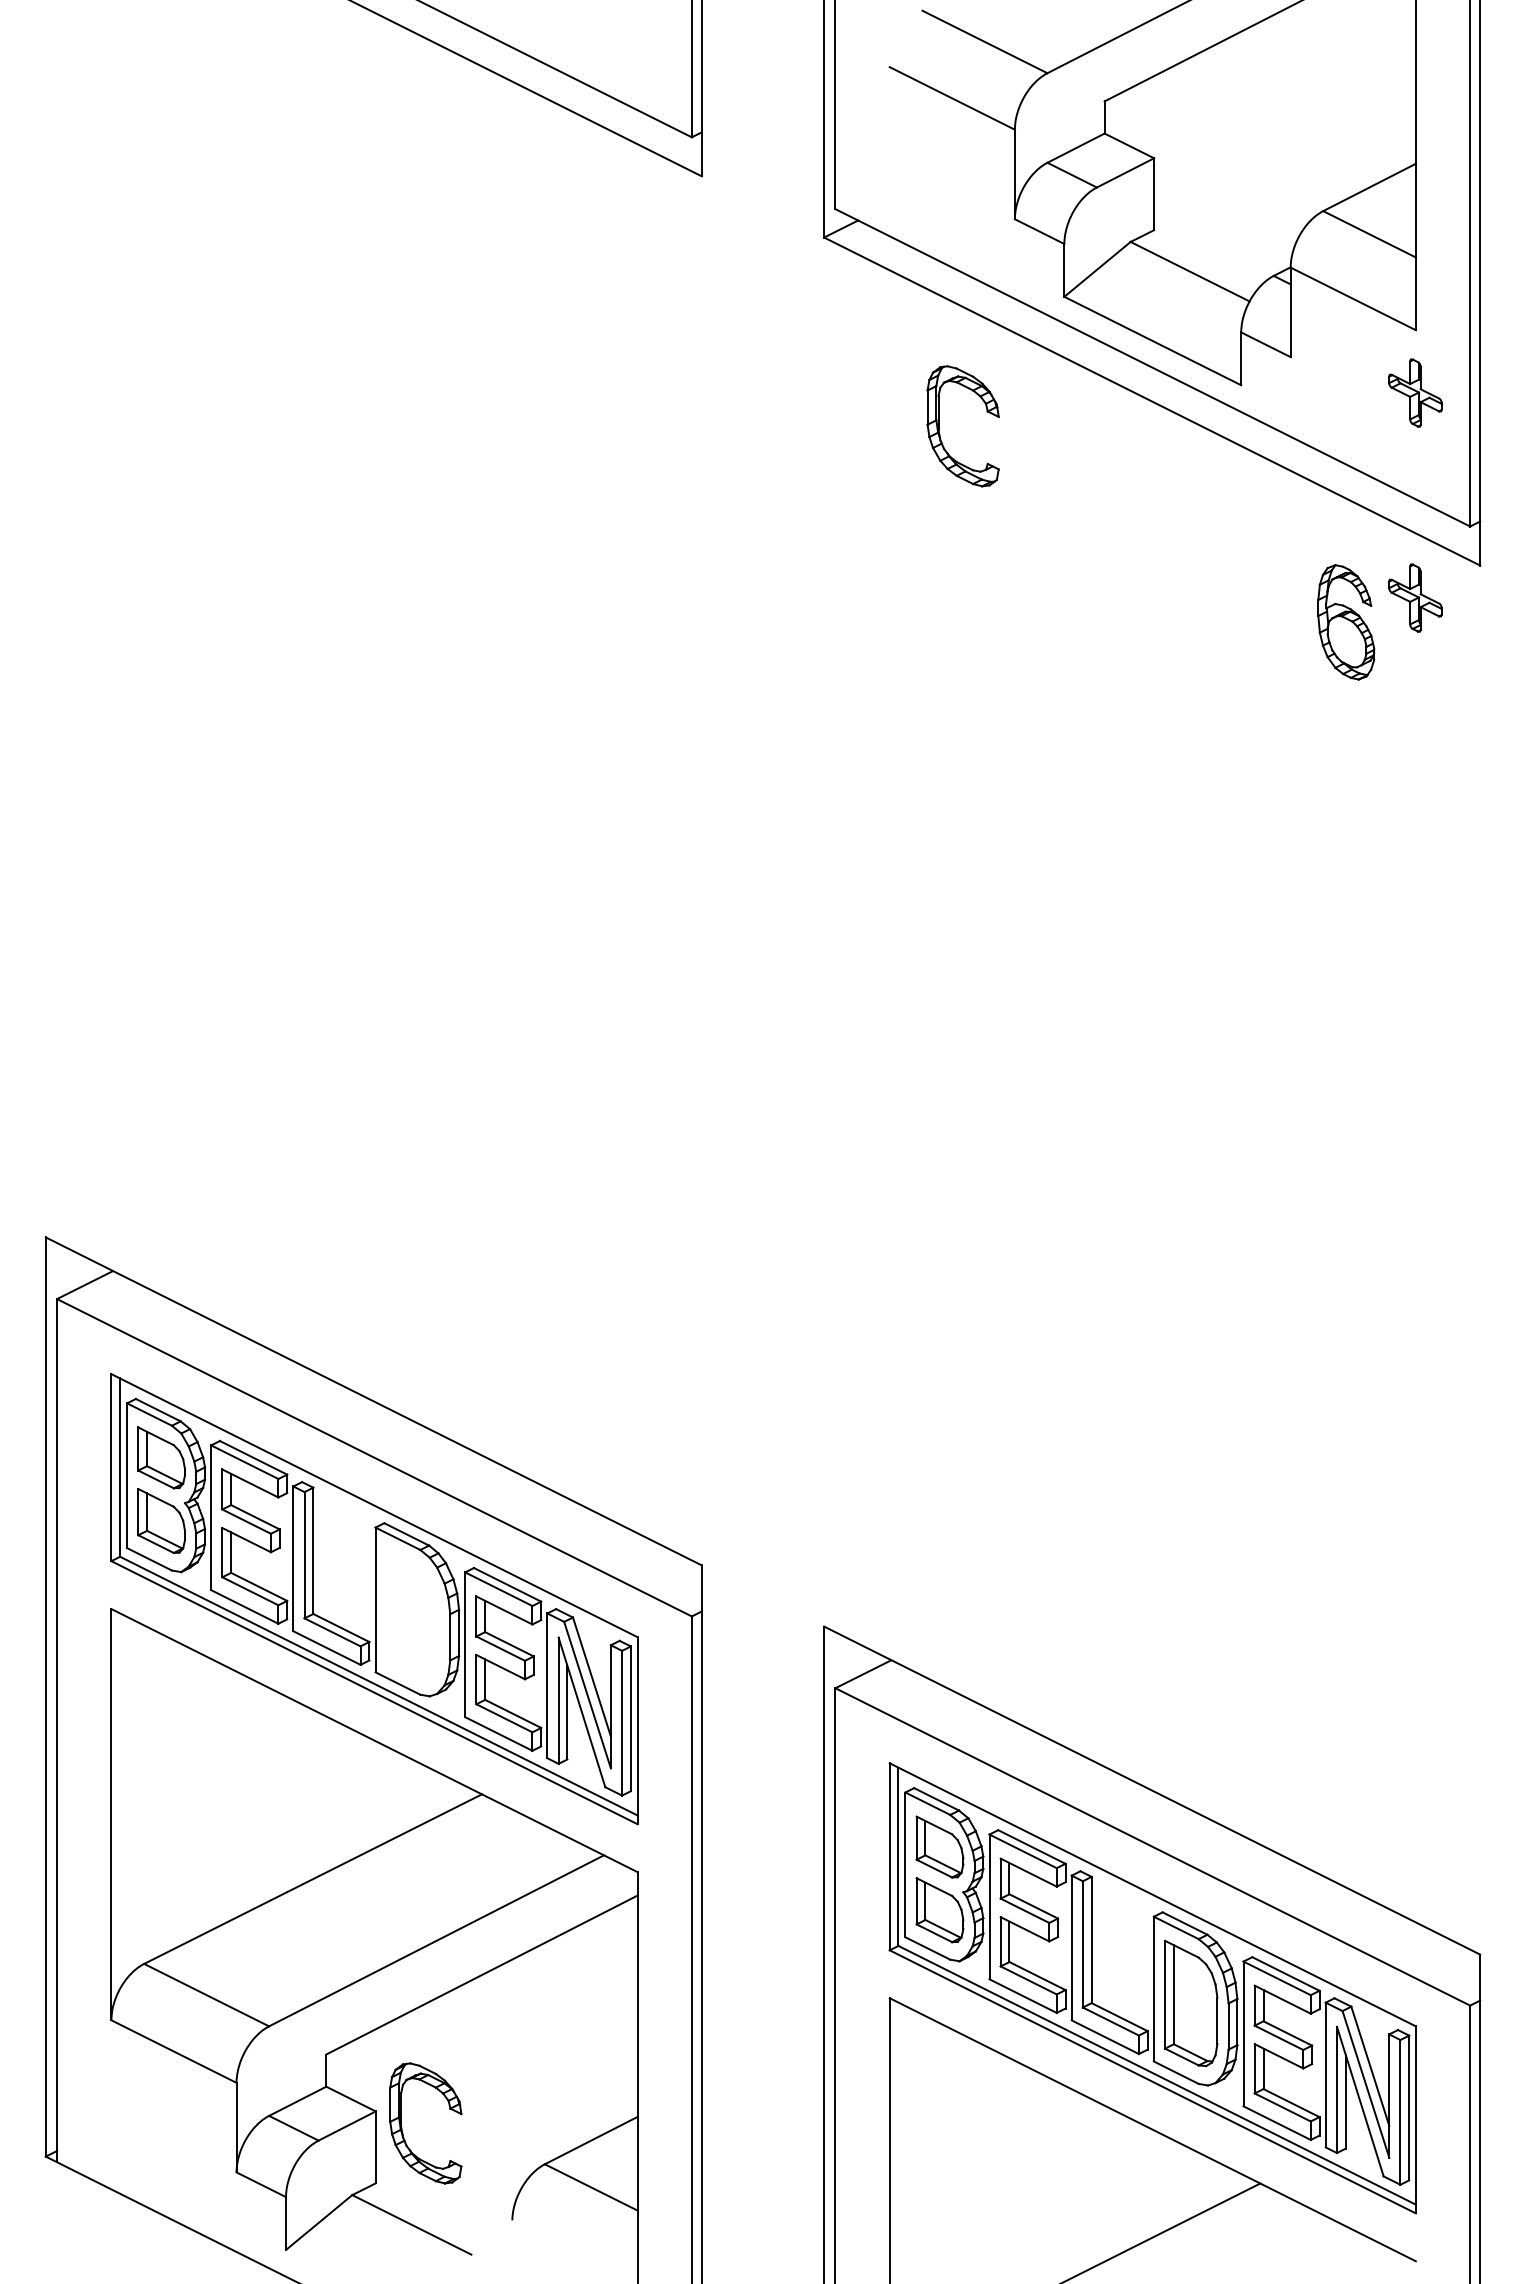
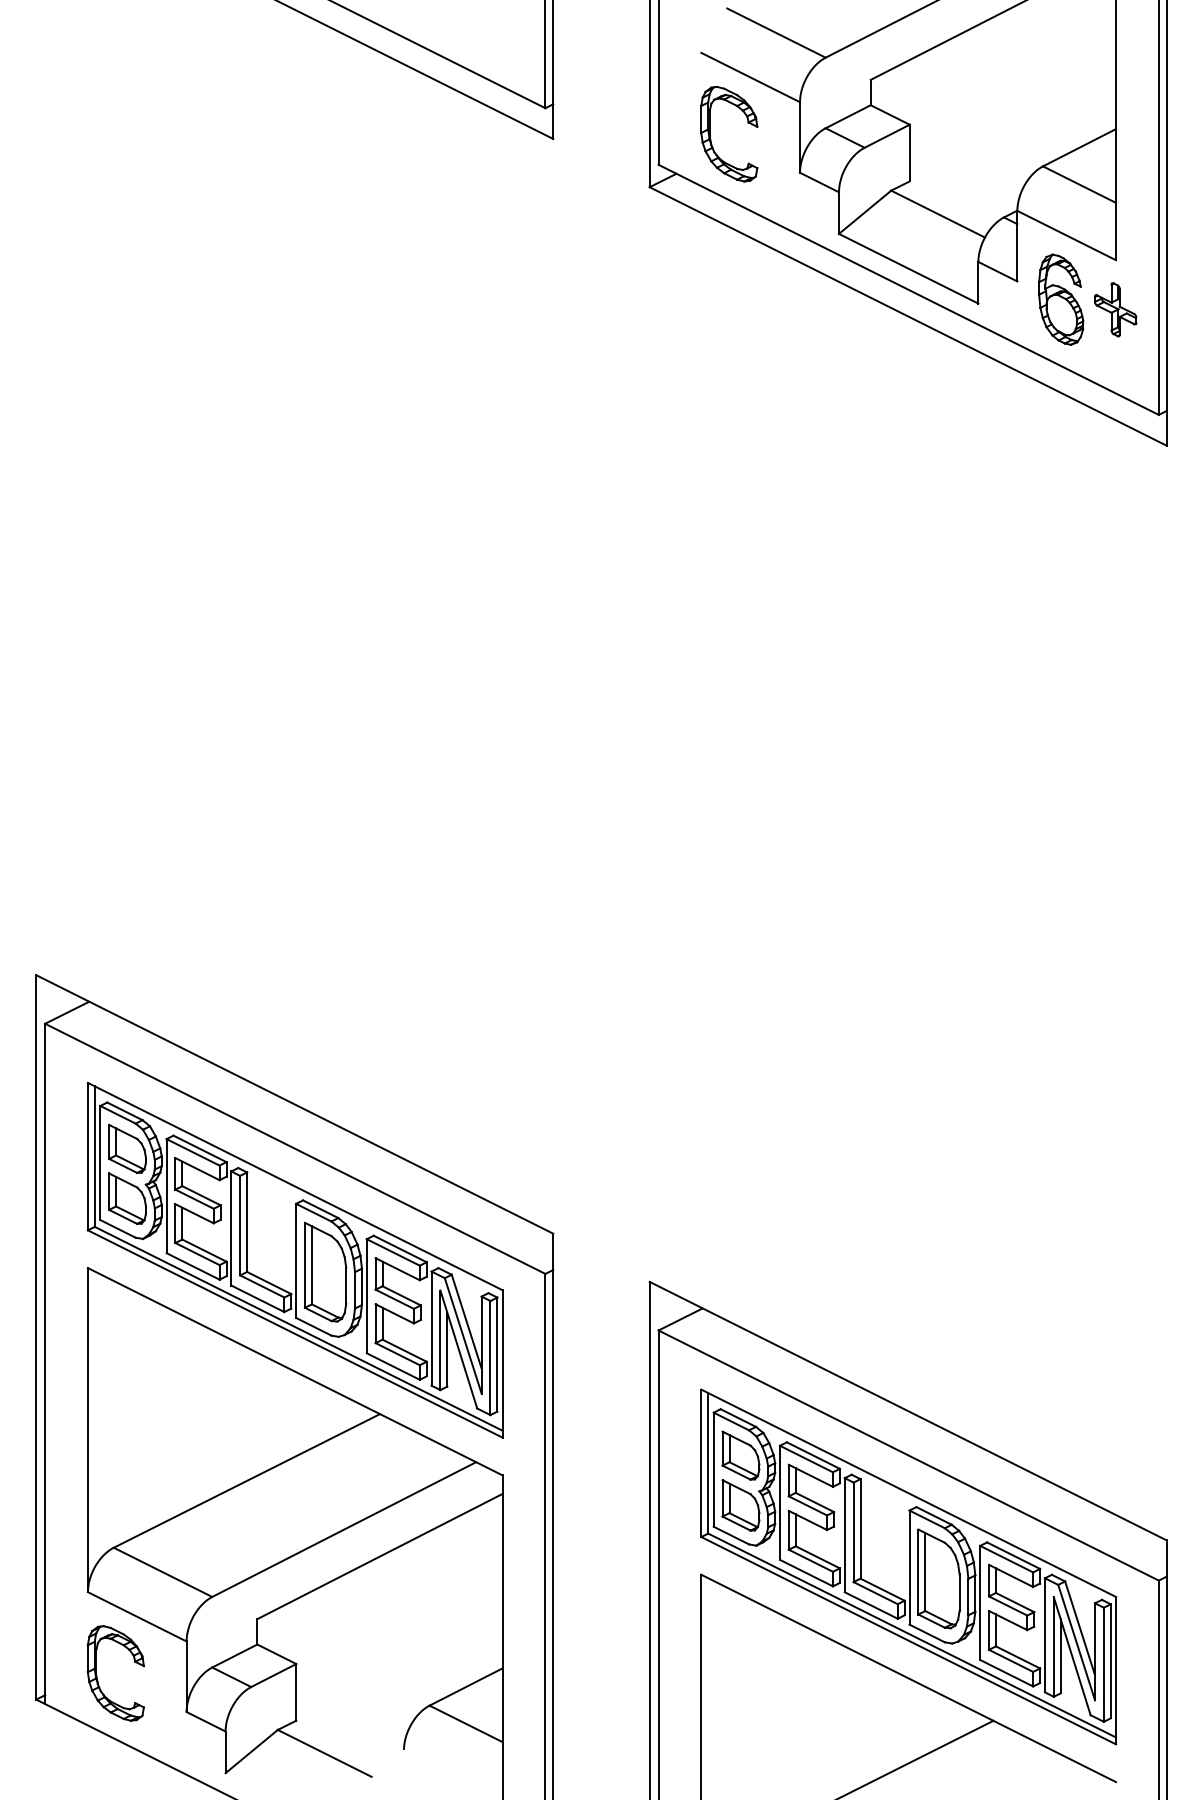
part: (939, 426) -> (710, 134), moved
part: (1415, 597) -> (1115, 470), removed
part: (1346, 622) -> (1061, 299), moved
part: (412, 1613) -> (325, 1271), added
part: (402, 2127) -> (97, 1676), moved

